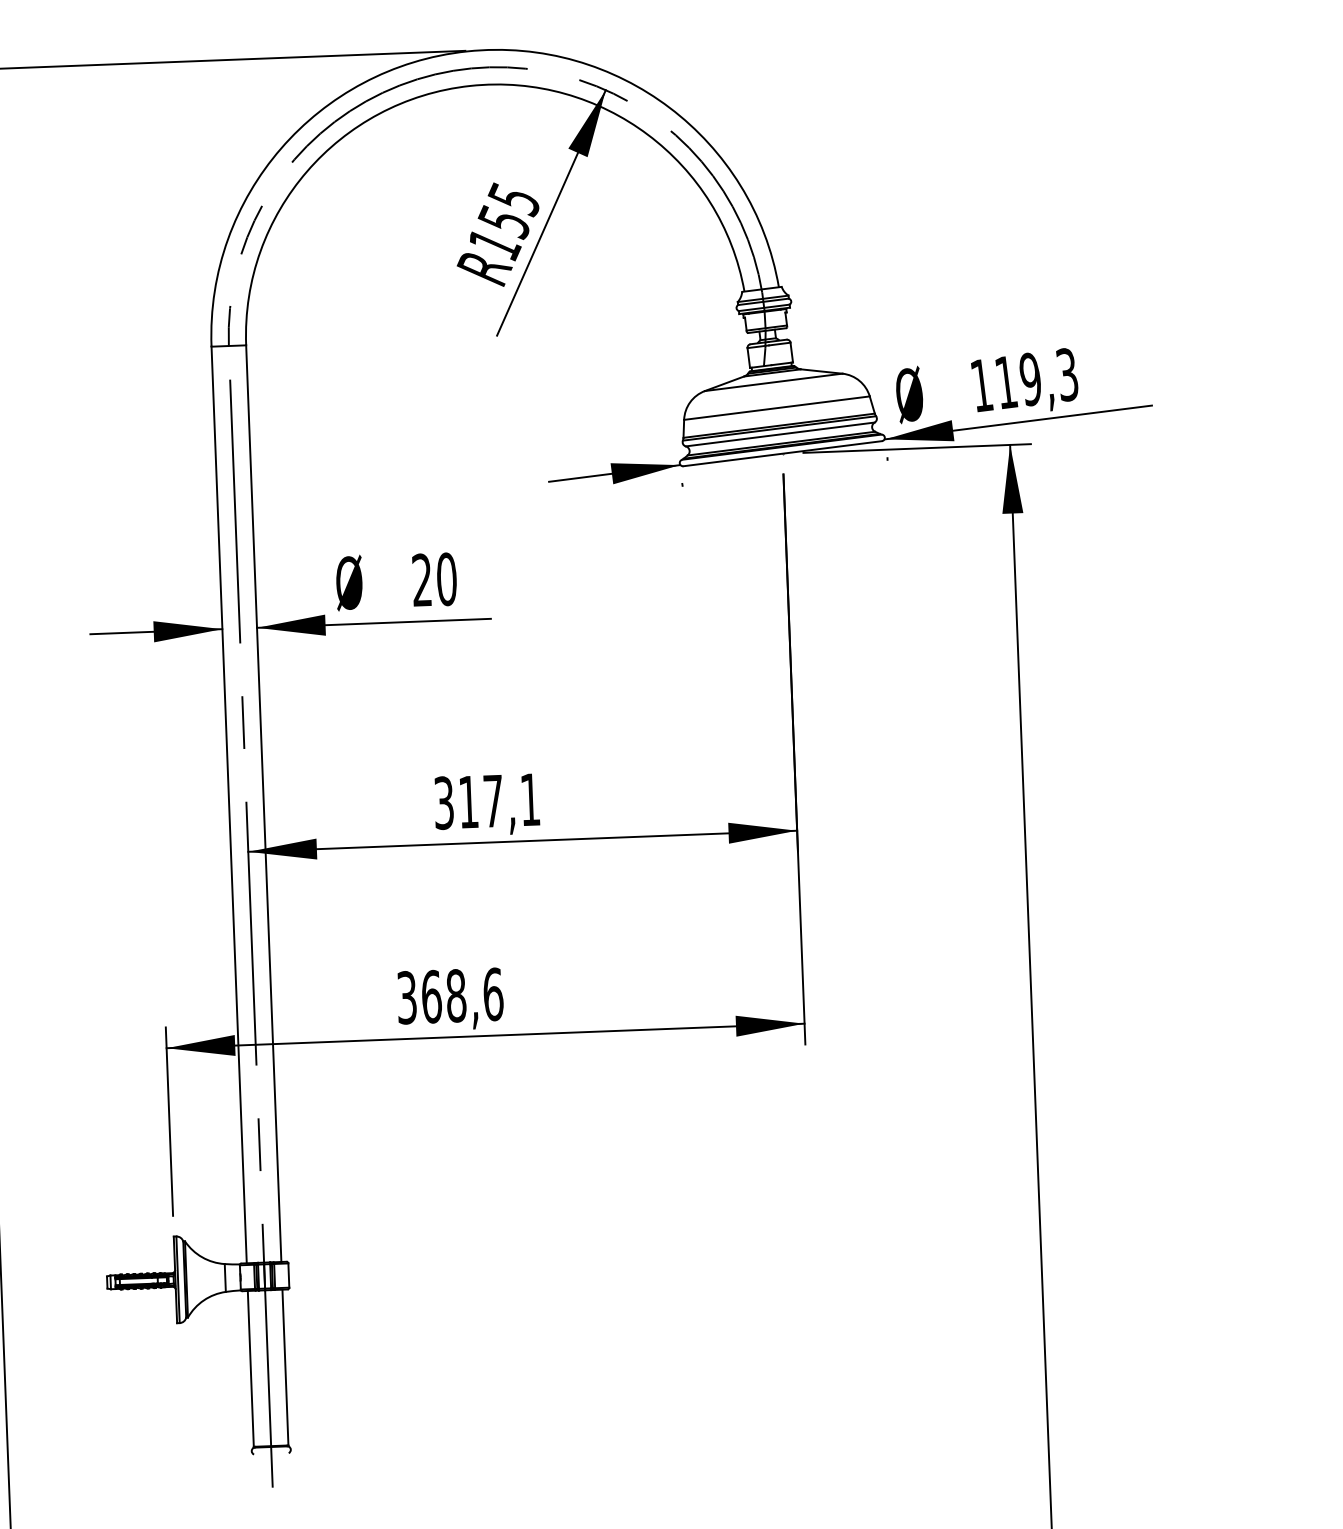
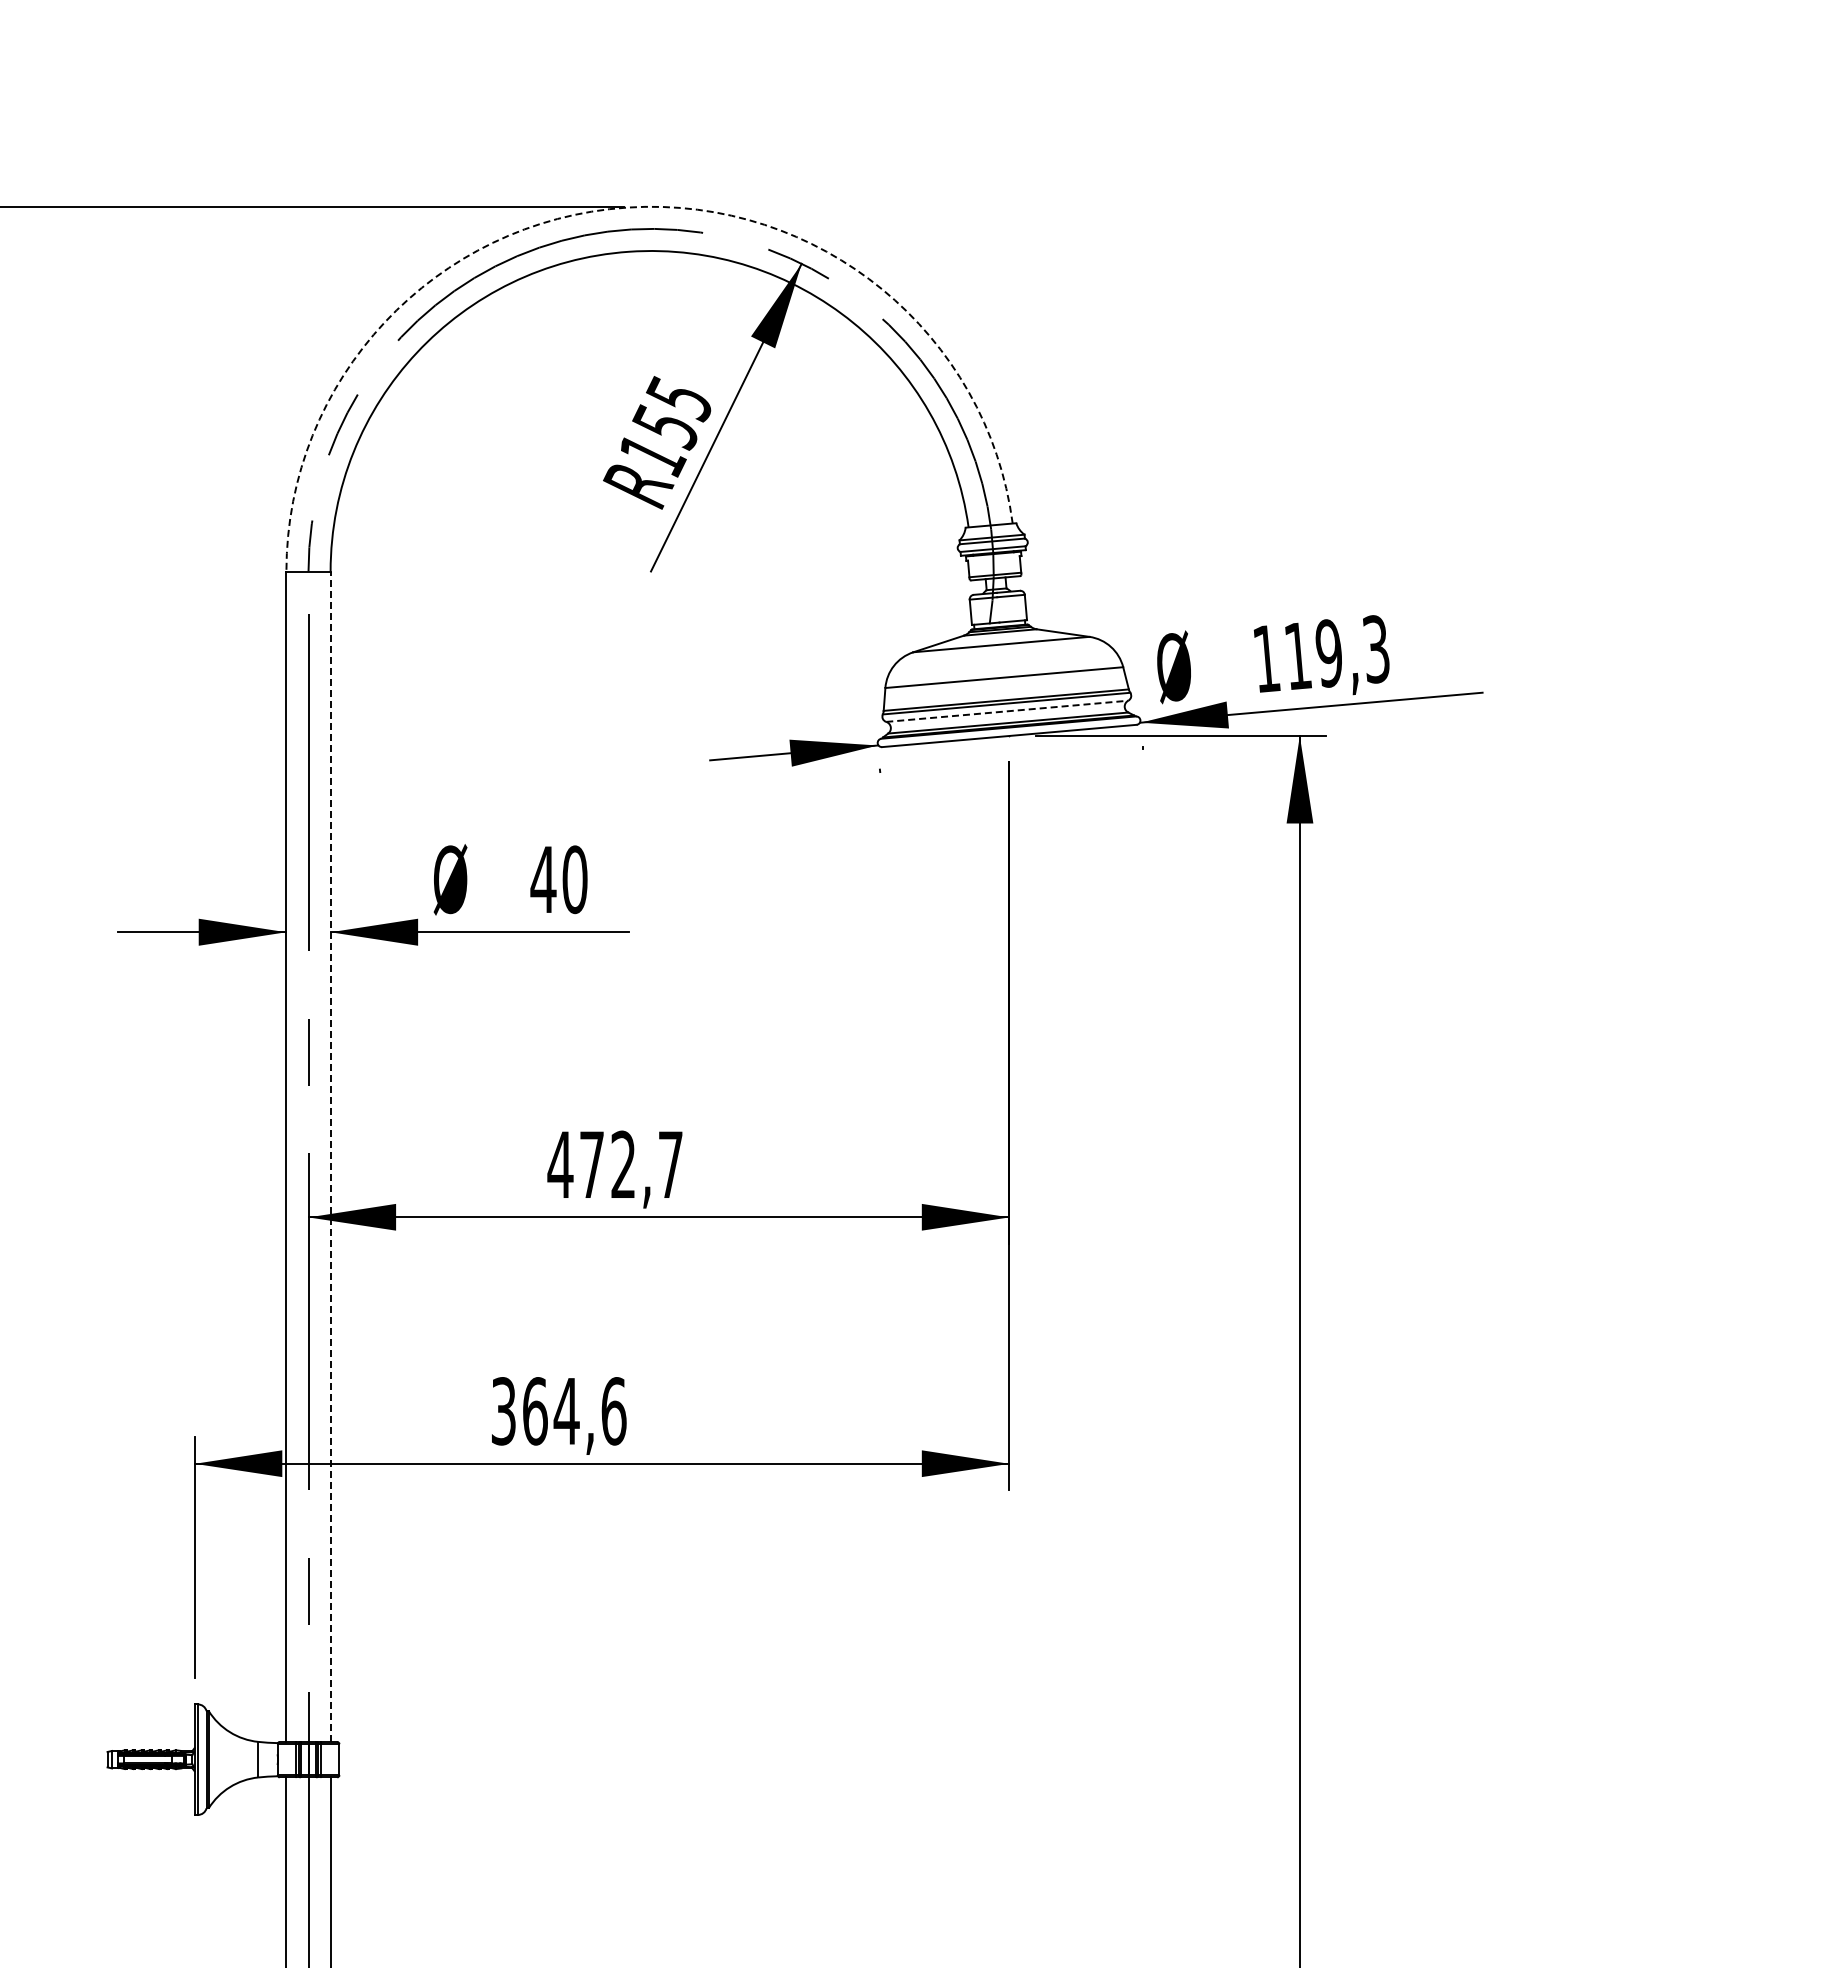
arc: (467, 51) -> (627, 207), solid -> dashed
line: (780, 434) -> (1007, 711), solid -> dashed
text: (422, 579) -> (543, 878), 20 -> 40
text: (486, 801) -> (614, 1164), 317,1 -> 472,7
line: (263, 803) -> (330, 1156), solid -> dashed
text: (456, 996) -> (566, 1411), 368,6 -> 364,6

